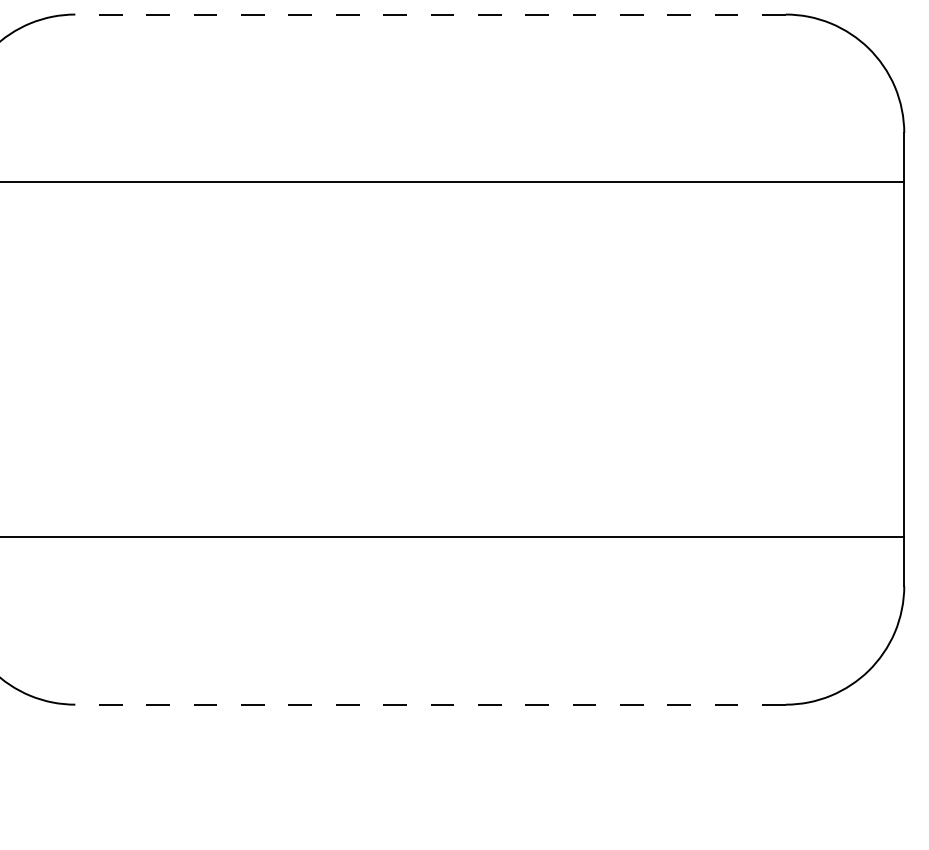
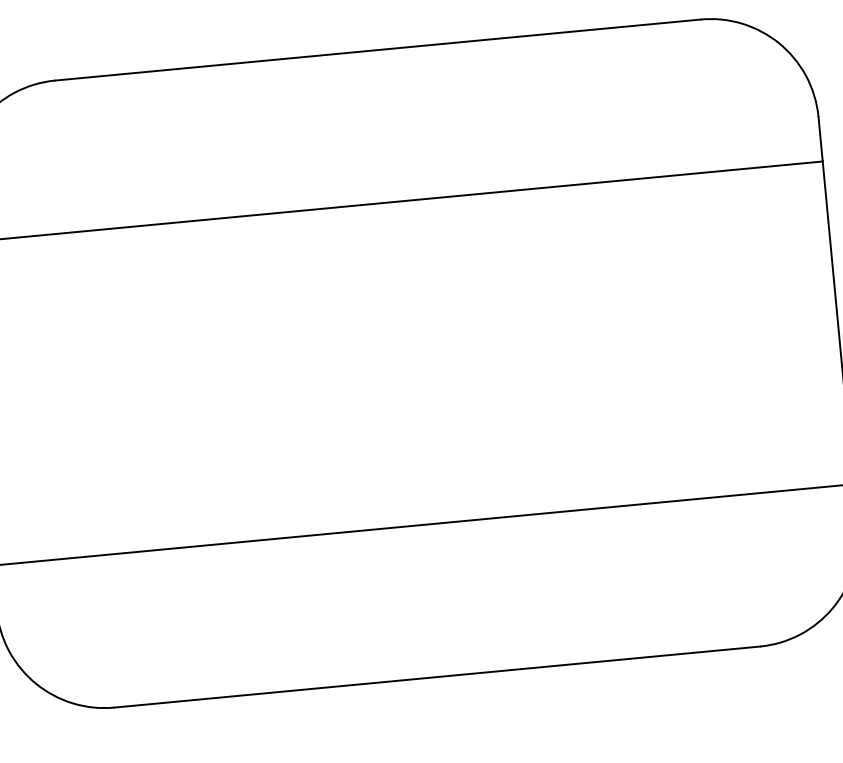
line: (430, 14) -> (377, 50), dashed -> solid
line: (430, 704) -> (437, 676), dashed -> solid

